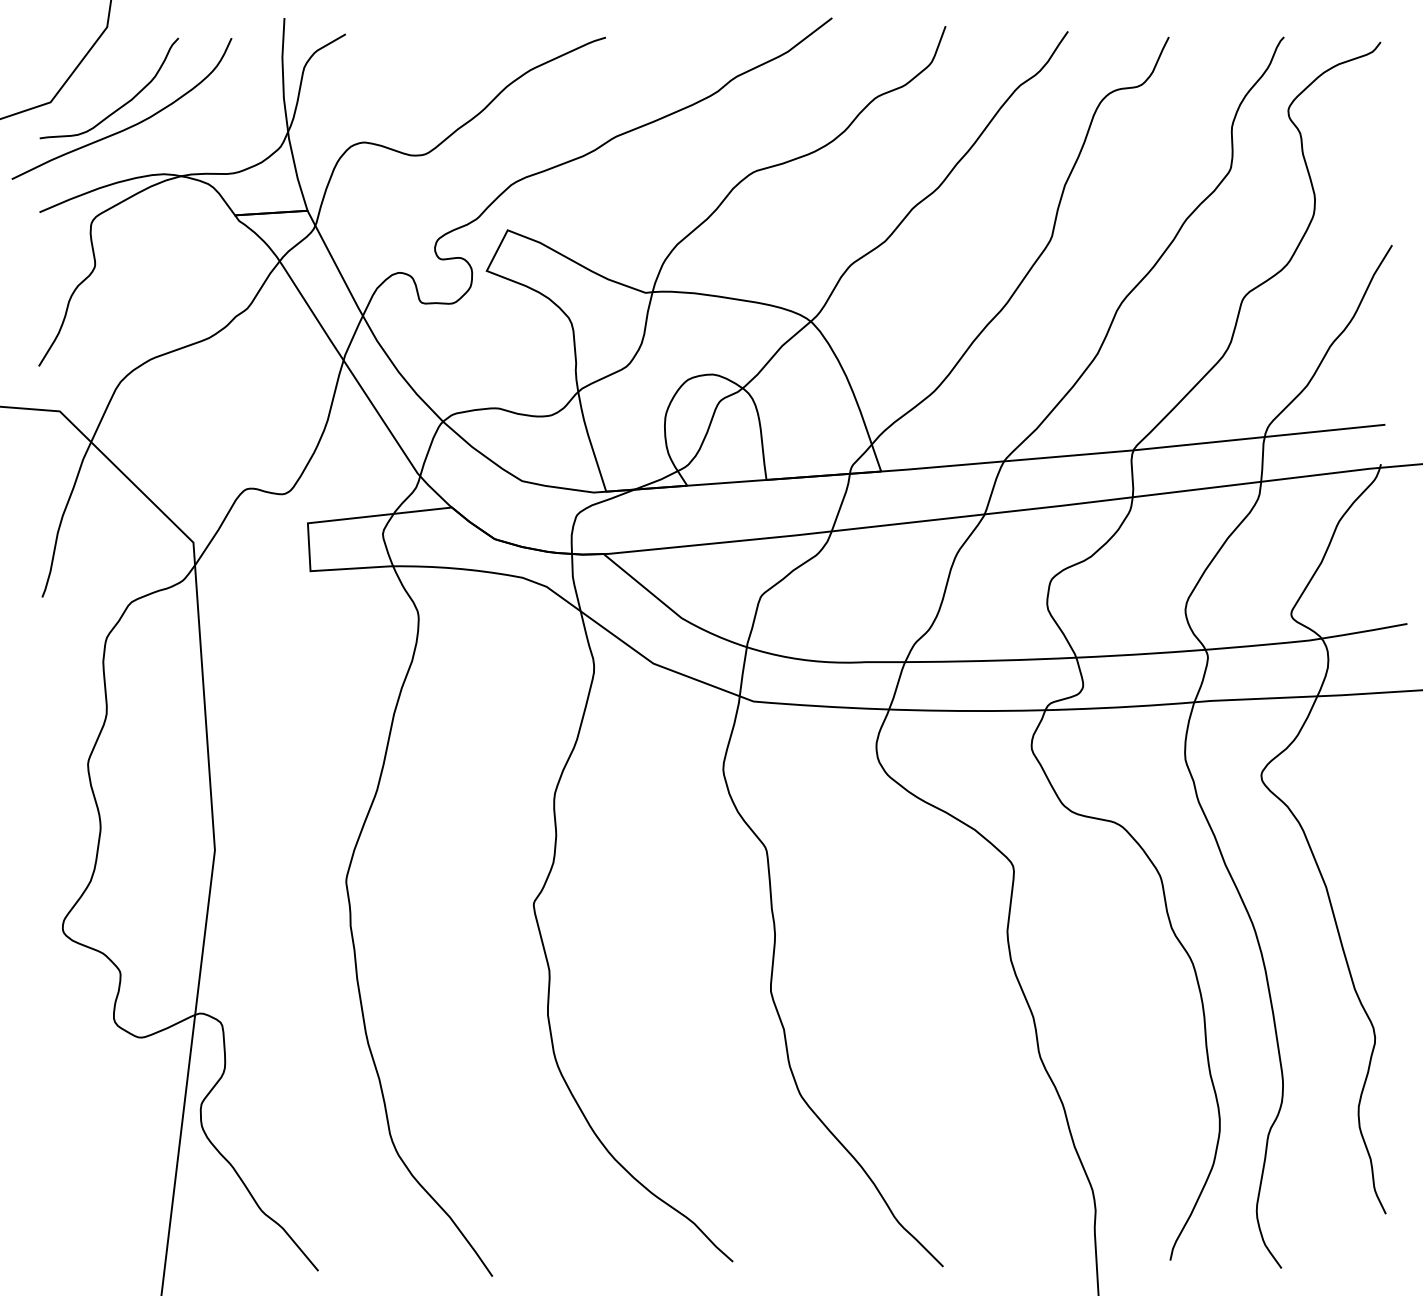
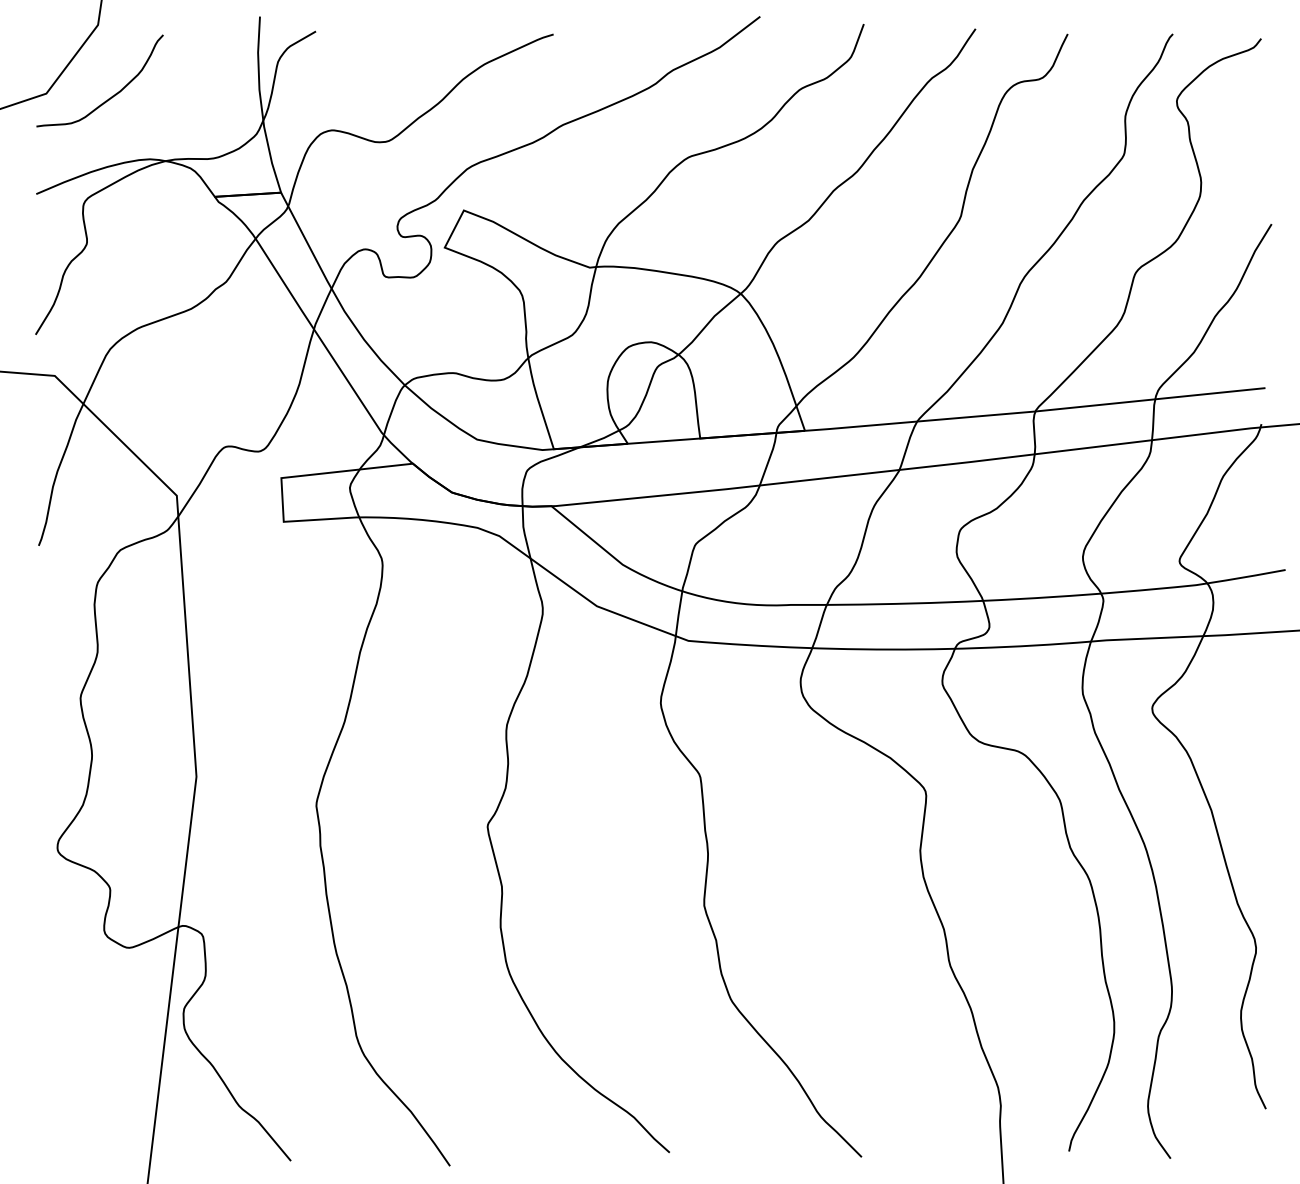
curve: (129, 126) -> (118, 115), removed

